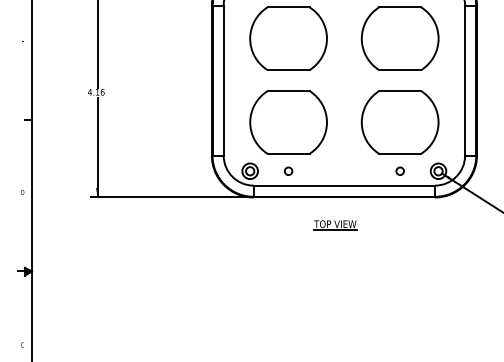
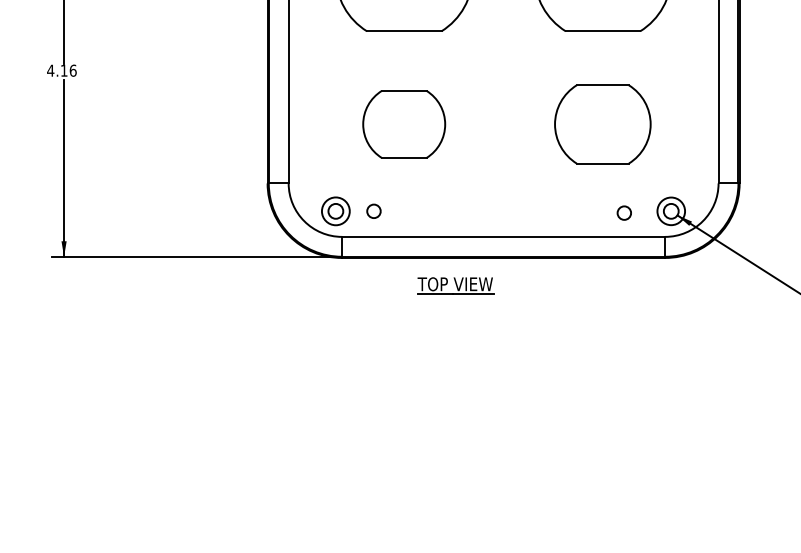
part: (288, 122) -> (404, 124), size x0.6
part: (399, 122) -> (601, 124), size x0.7
circle: (288, 170) -> (373, 209), moved
circle: (399, 170) -> (623, 211), moved
part: (335, 225) -> (455, 286), moved

